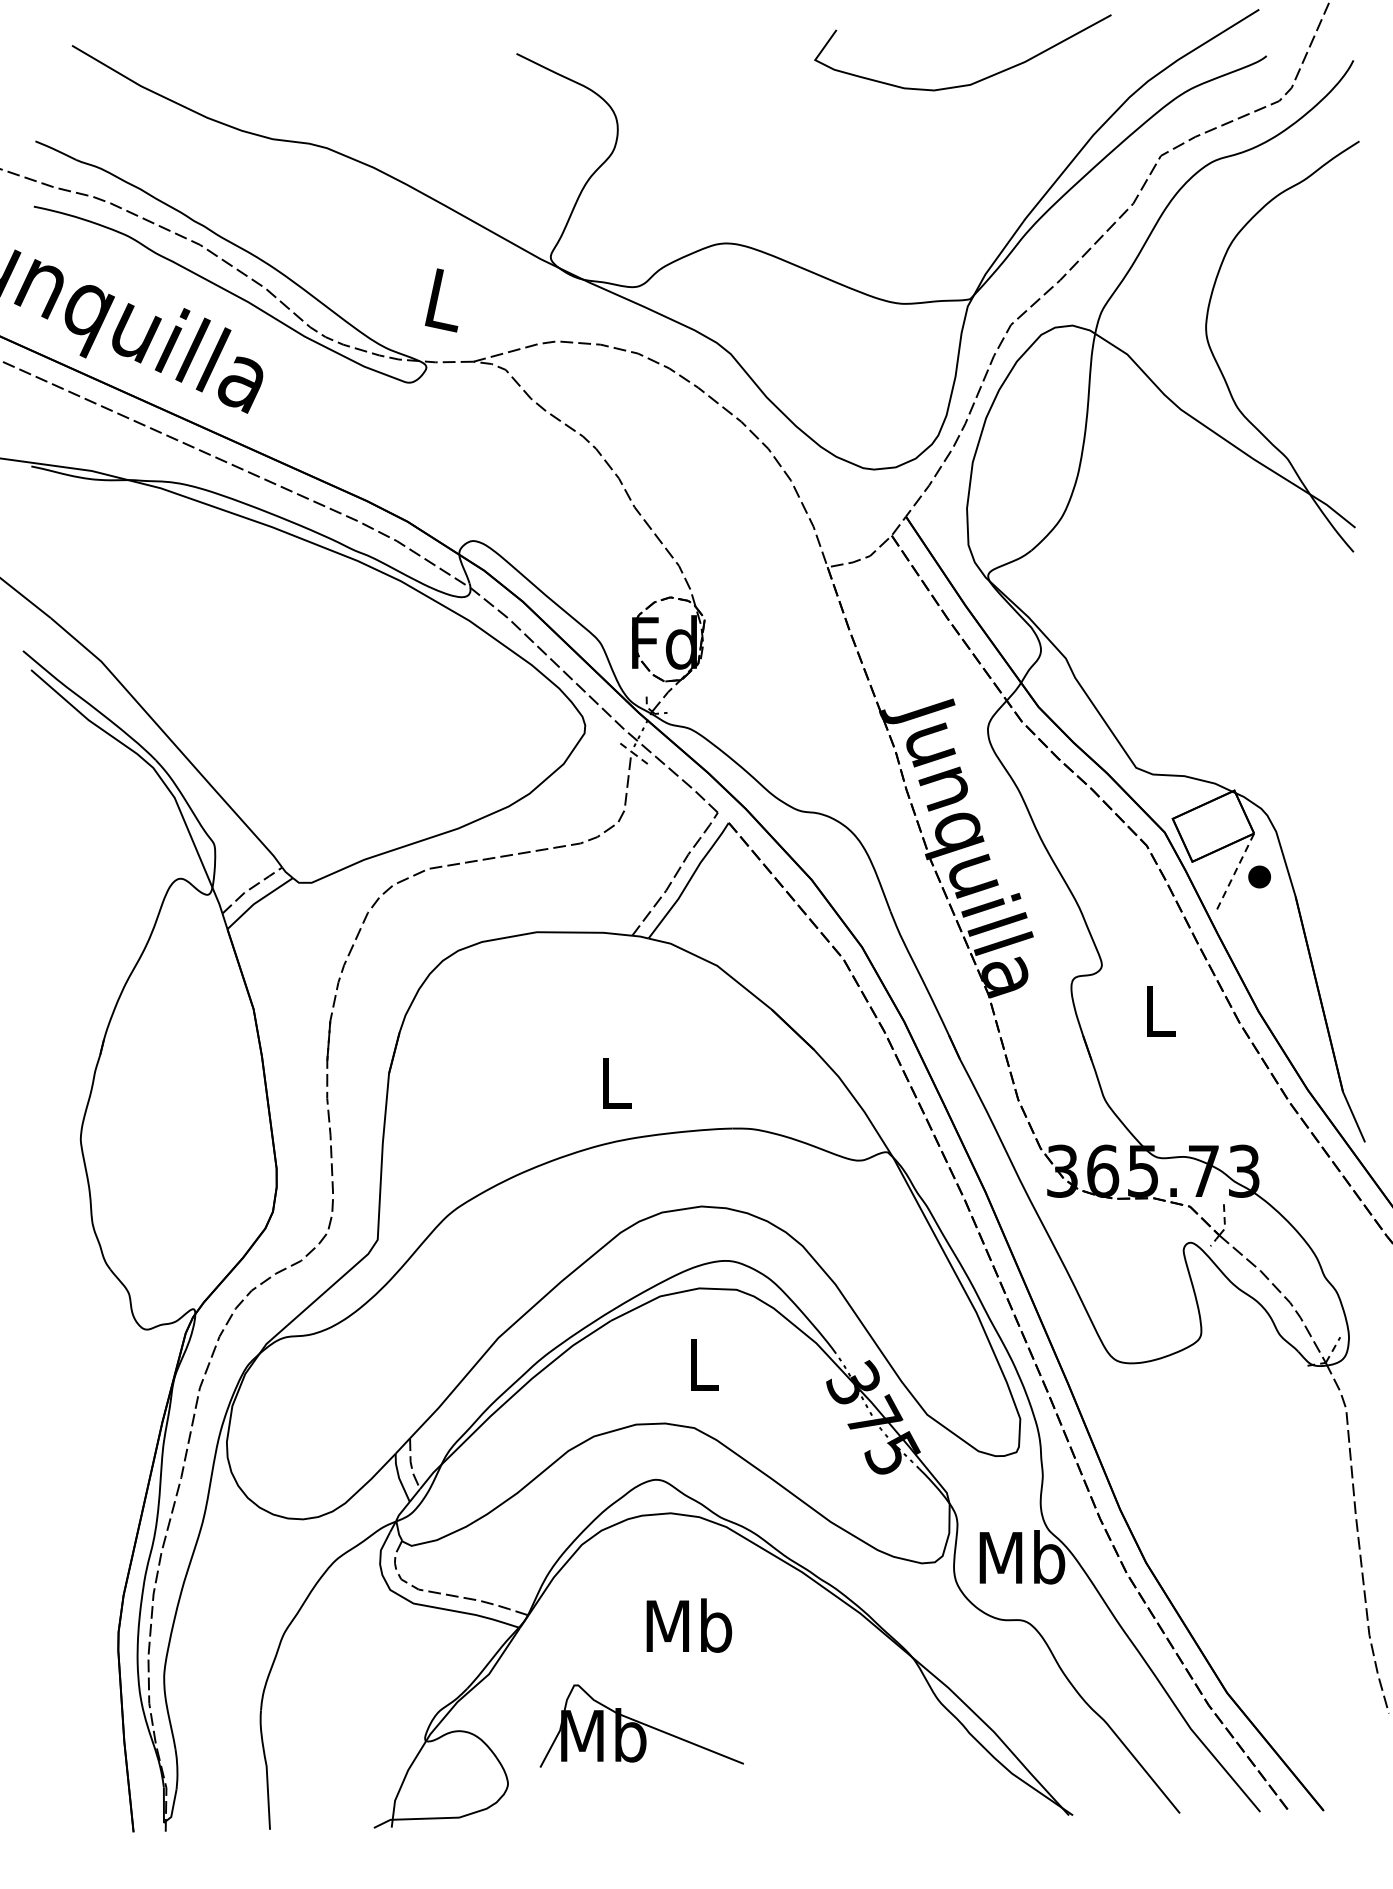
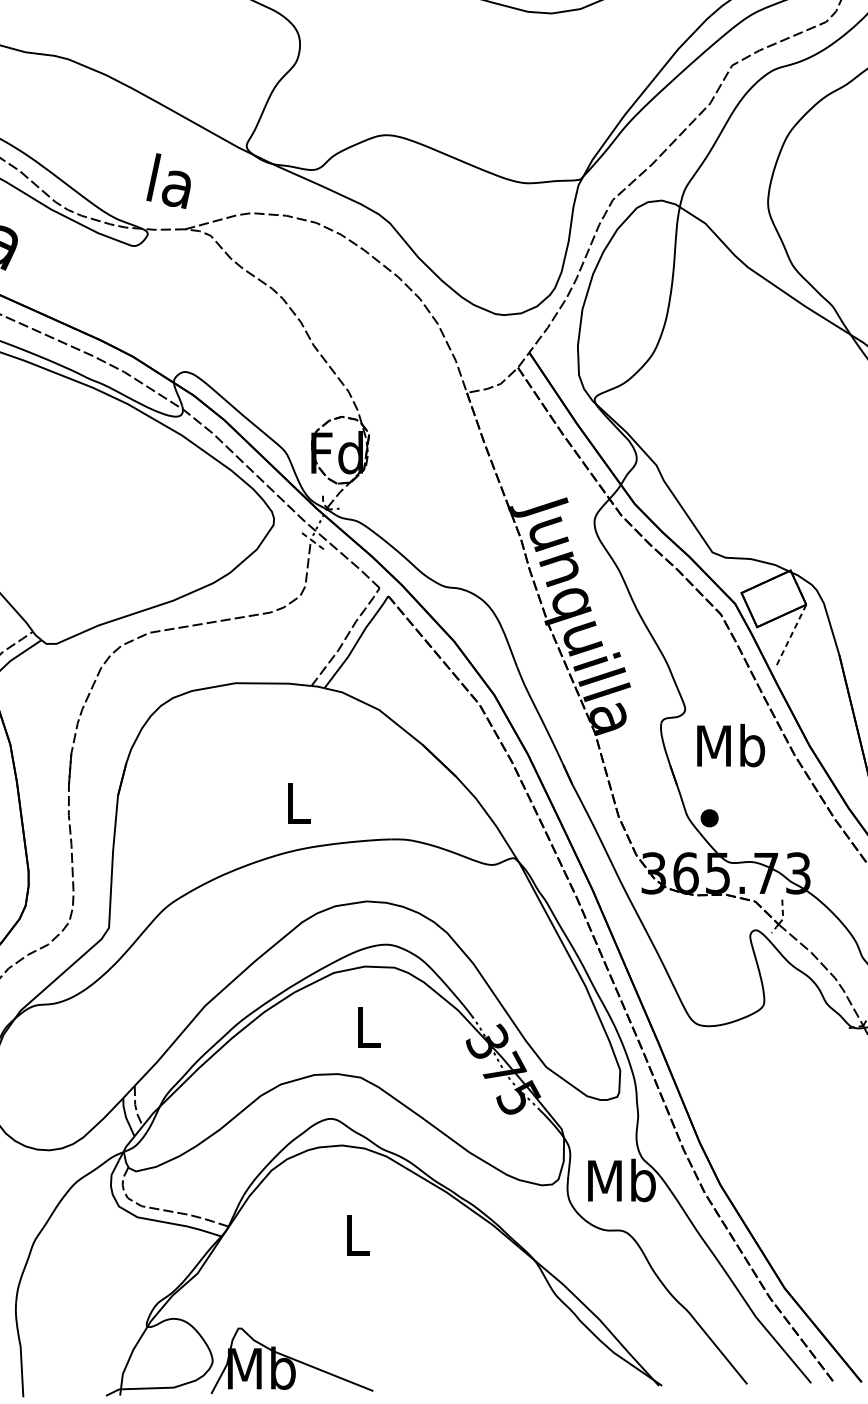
text: (452, 301) -> (168, 181), L -> la
part: (1259, 876) -> (709, 817), moved
text: (1159, 1010) -> (731, 745), L -> Mb
text: (689, 1625) -> (357, 1234), Mb -> L
part: (641, 1725) -> (291, 1360), moved

